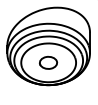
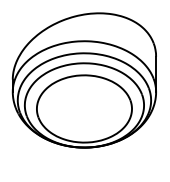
part: (48, 62) -> (84, 108), removed

